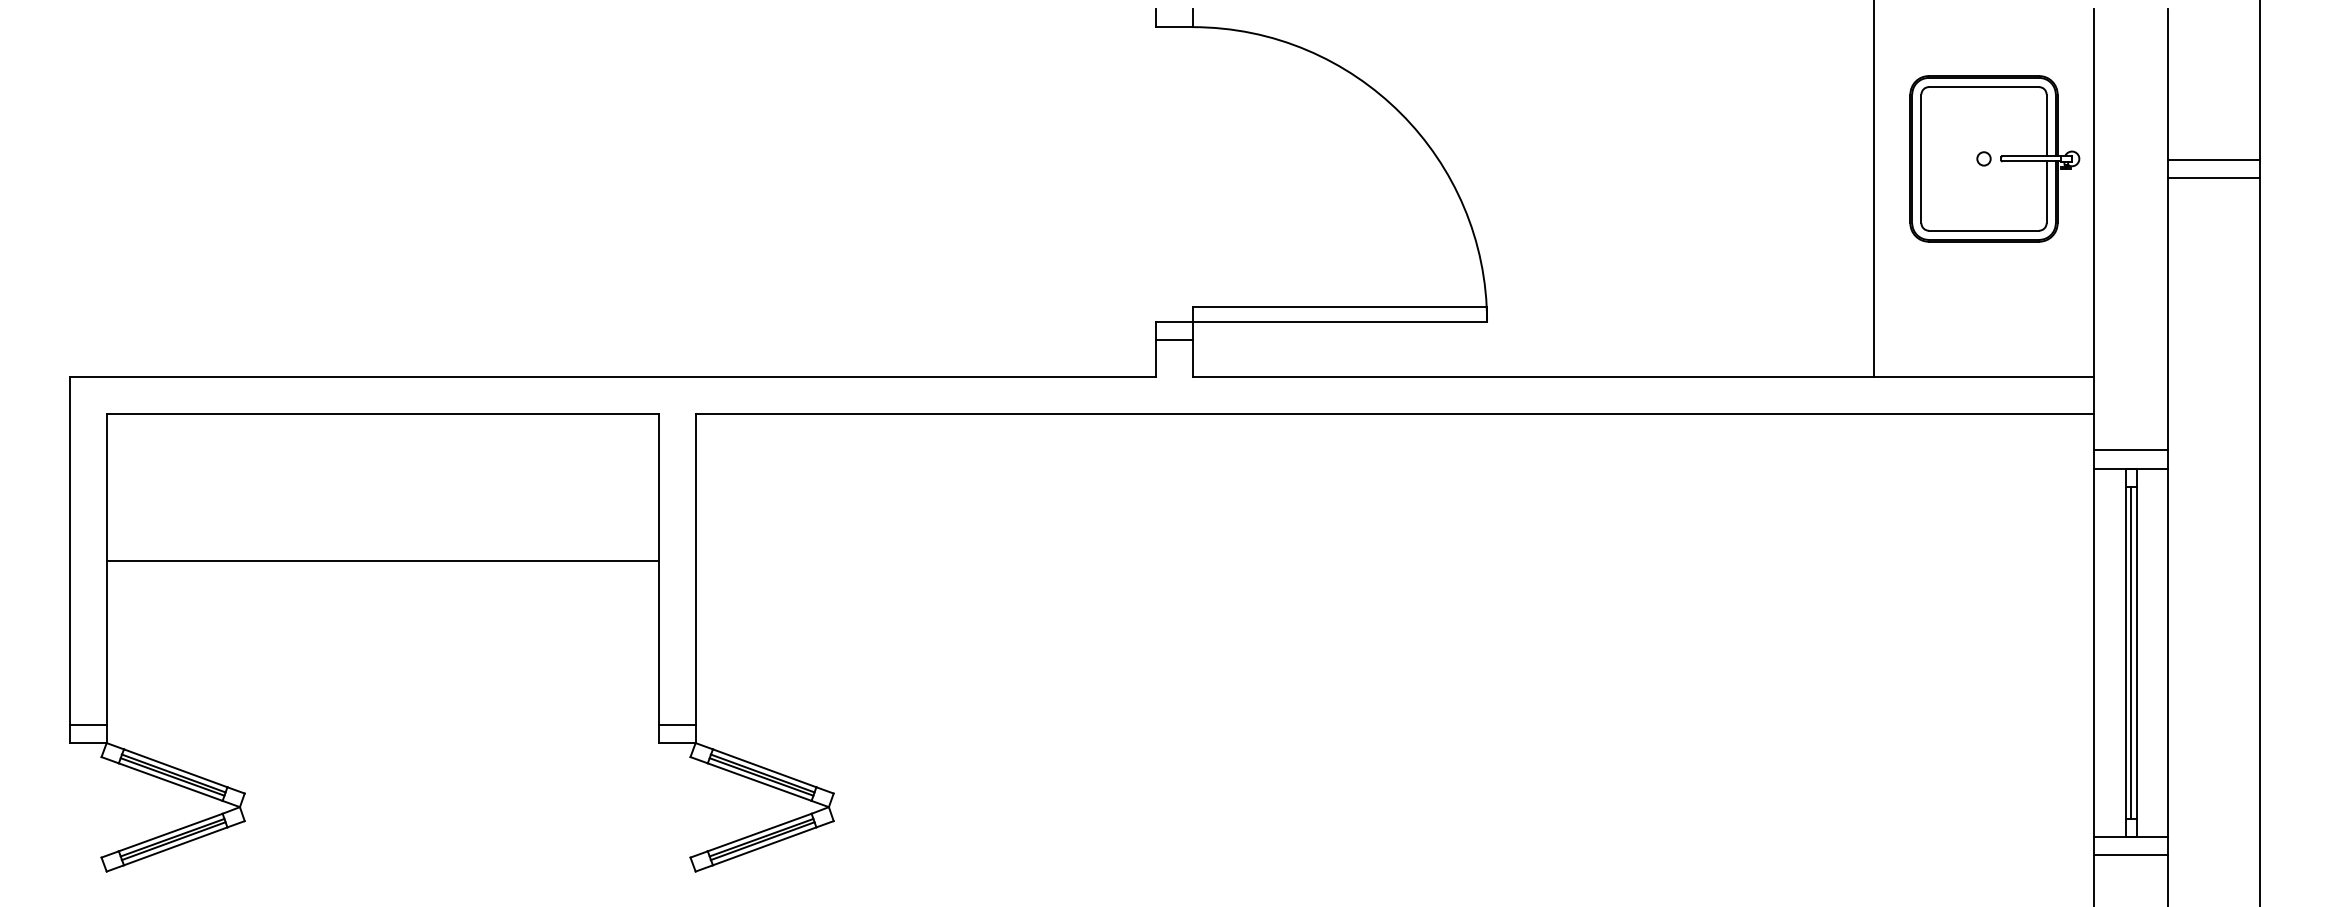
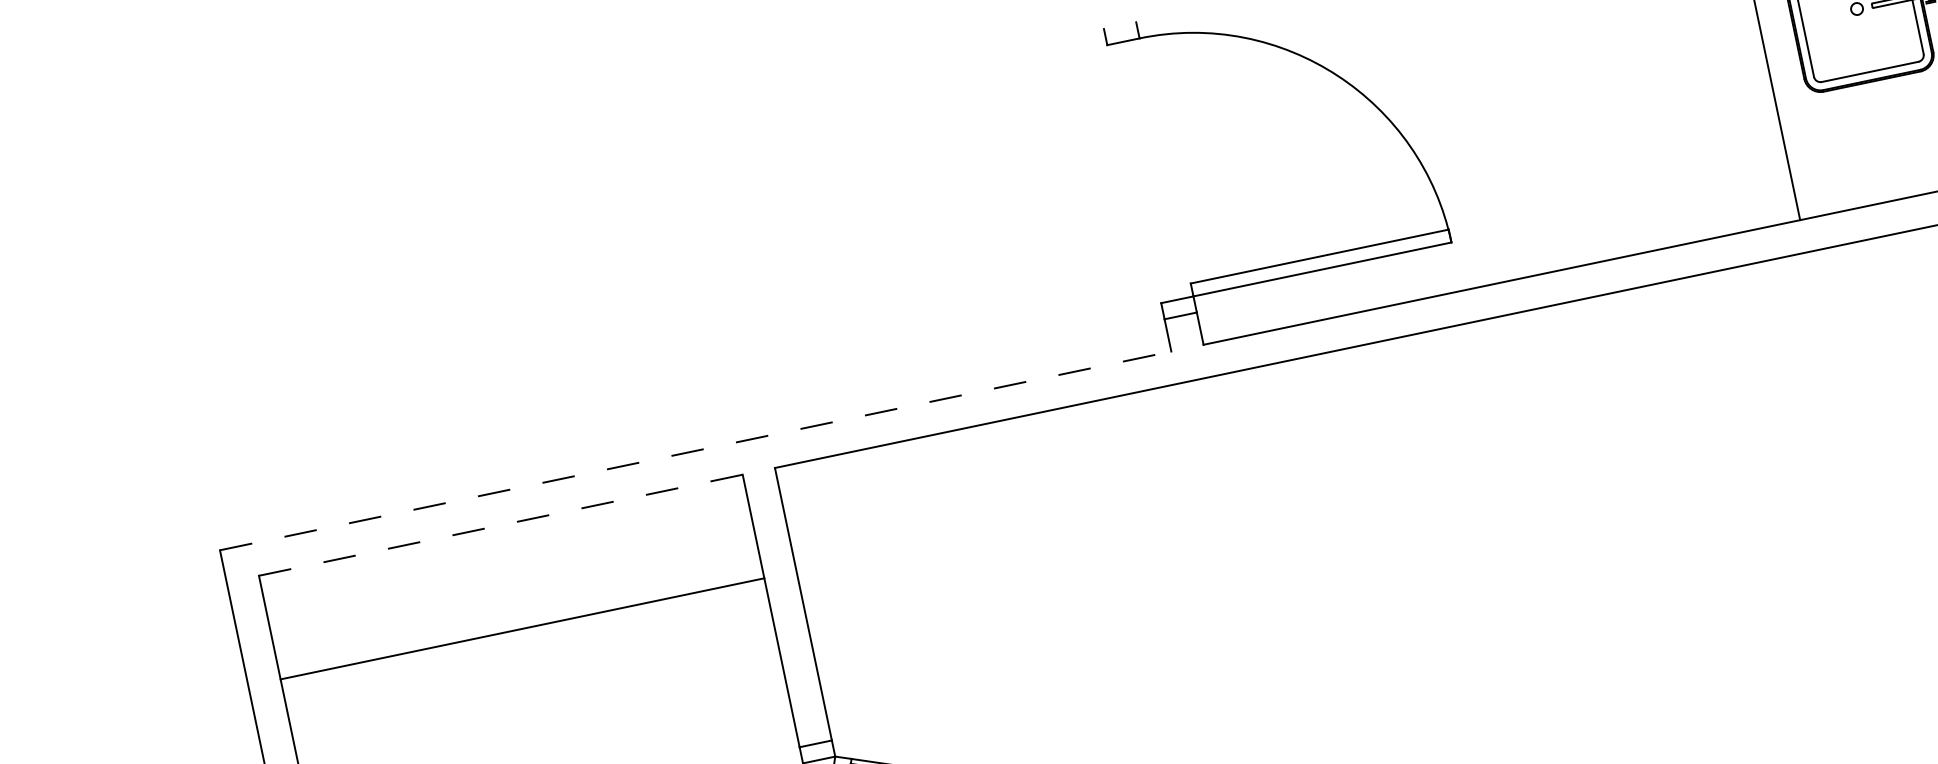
line: (612, 376) -> (695, 450), solid -> dashed
line: (383, 413) -> (501, 524), solid -> dashed
line: (382, 560) -> (522, 628), moved

